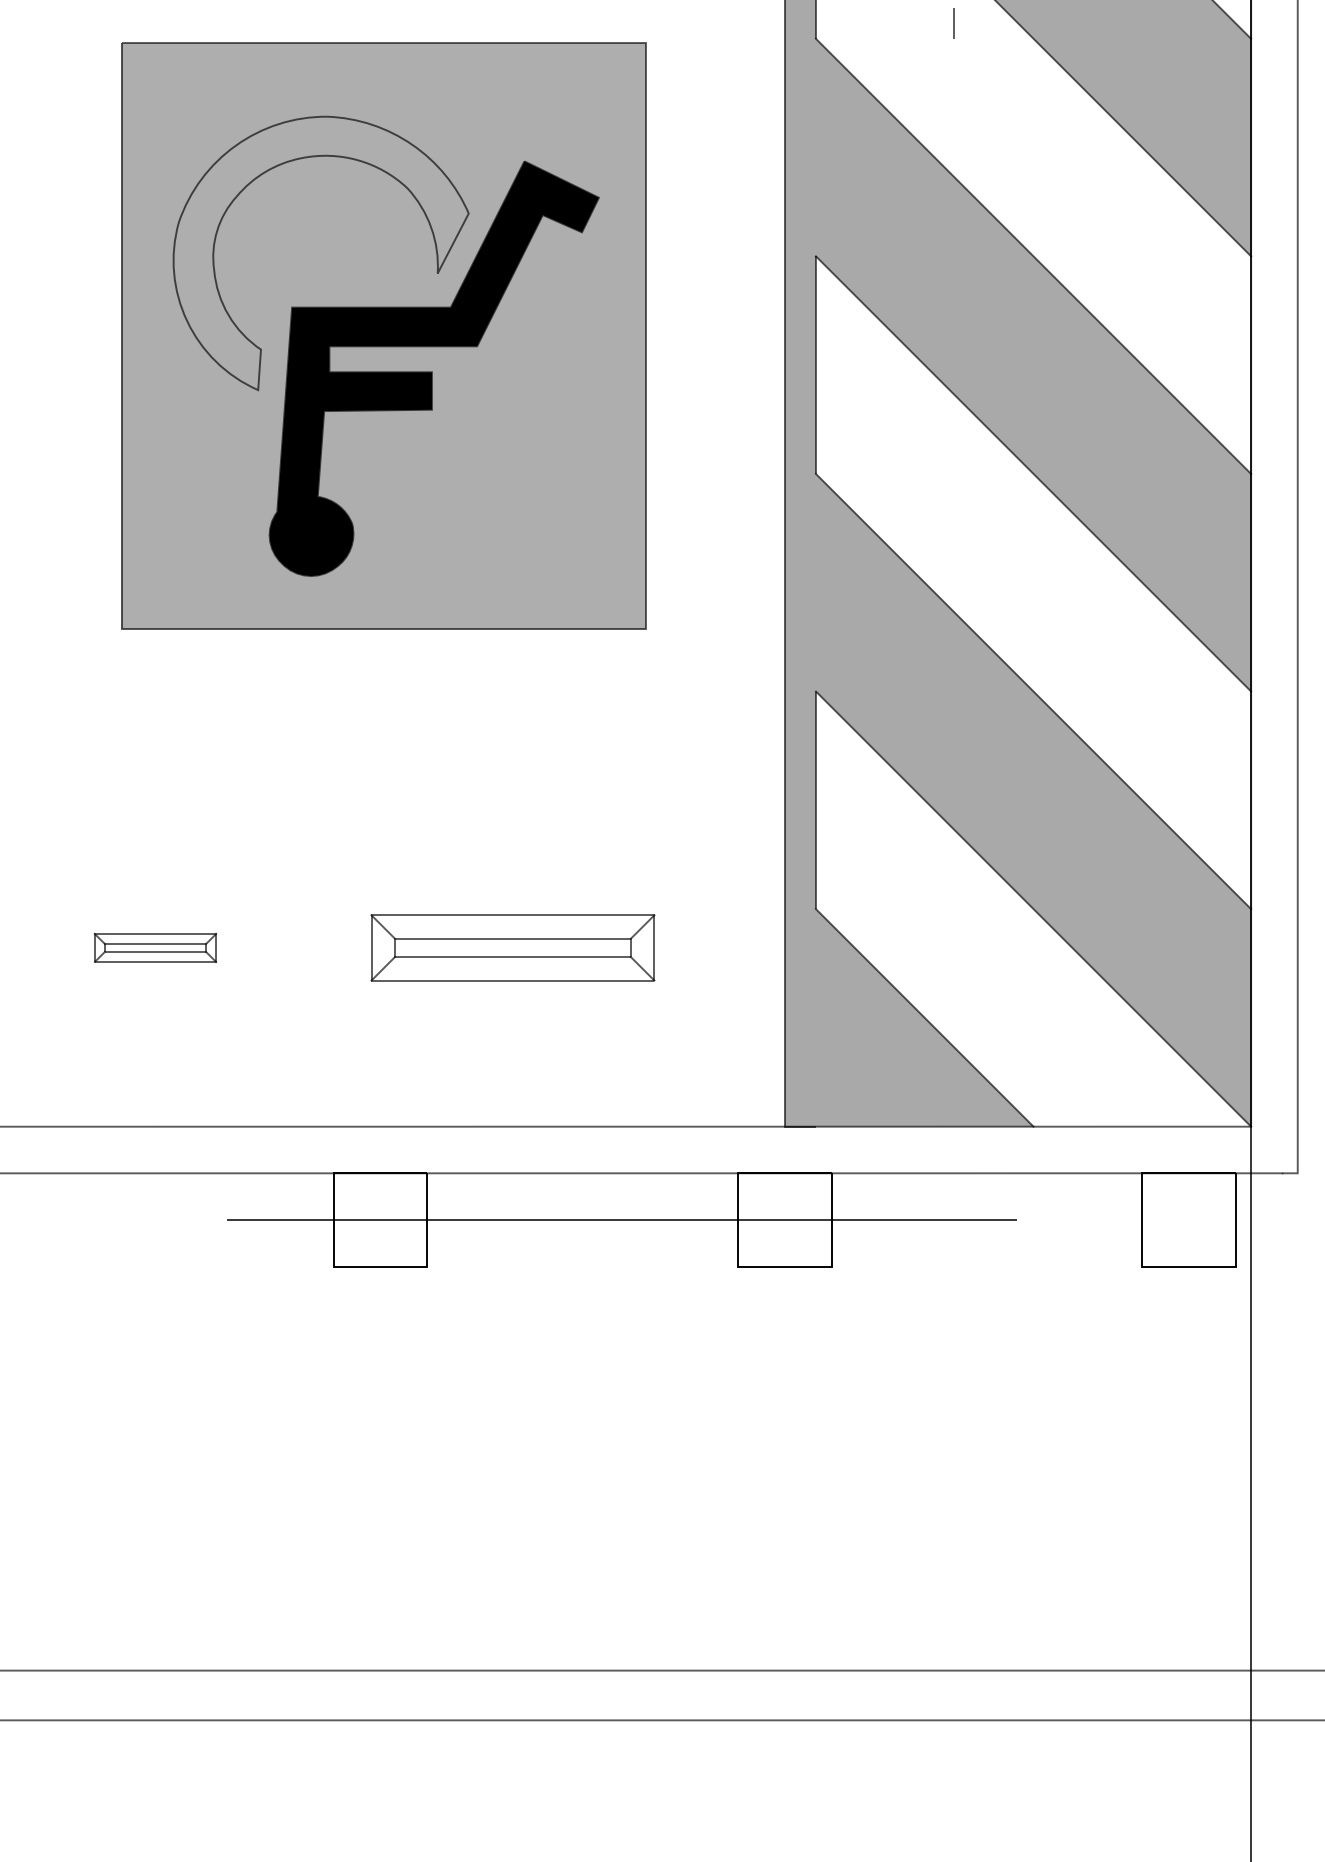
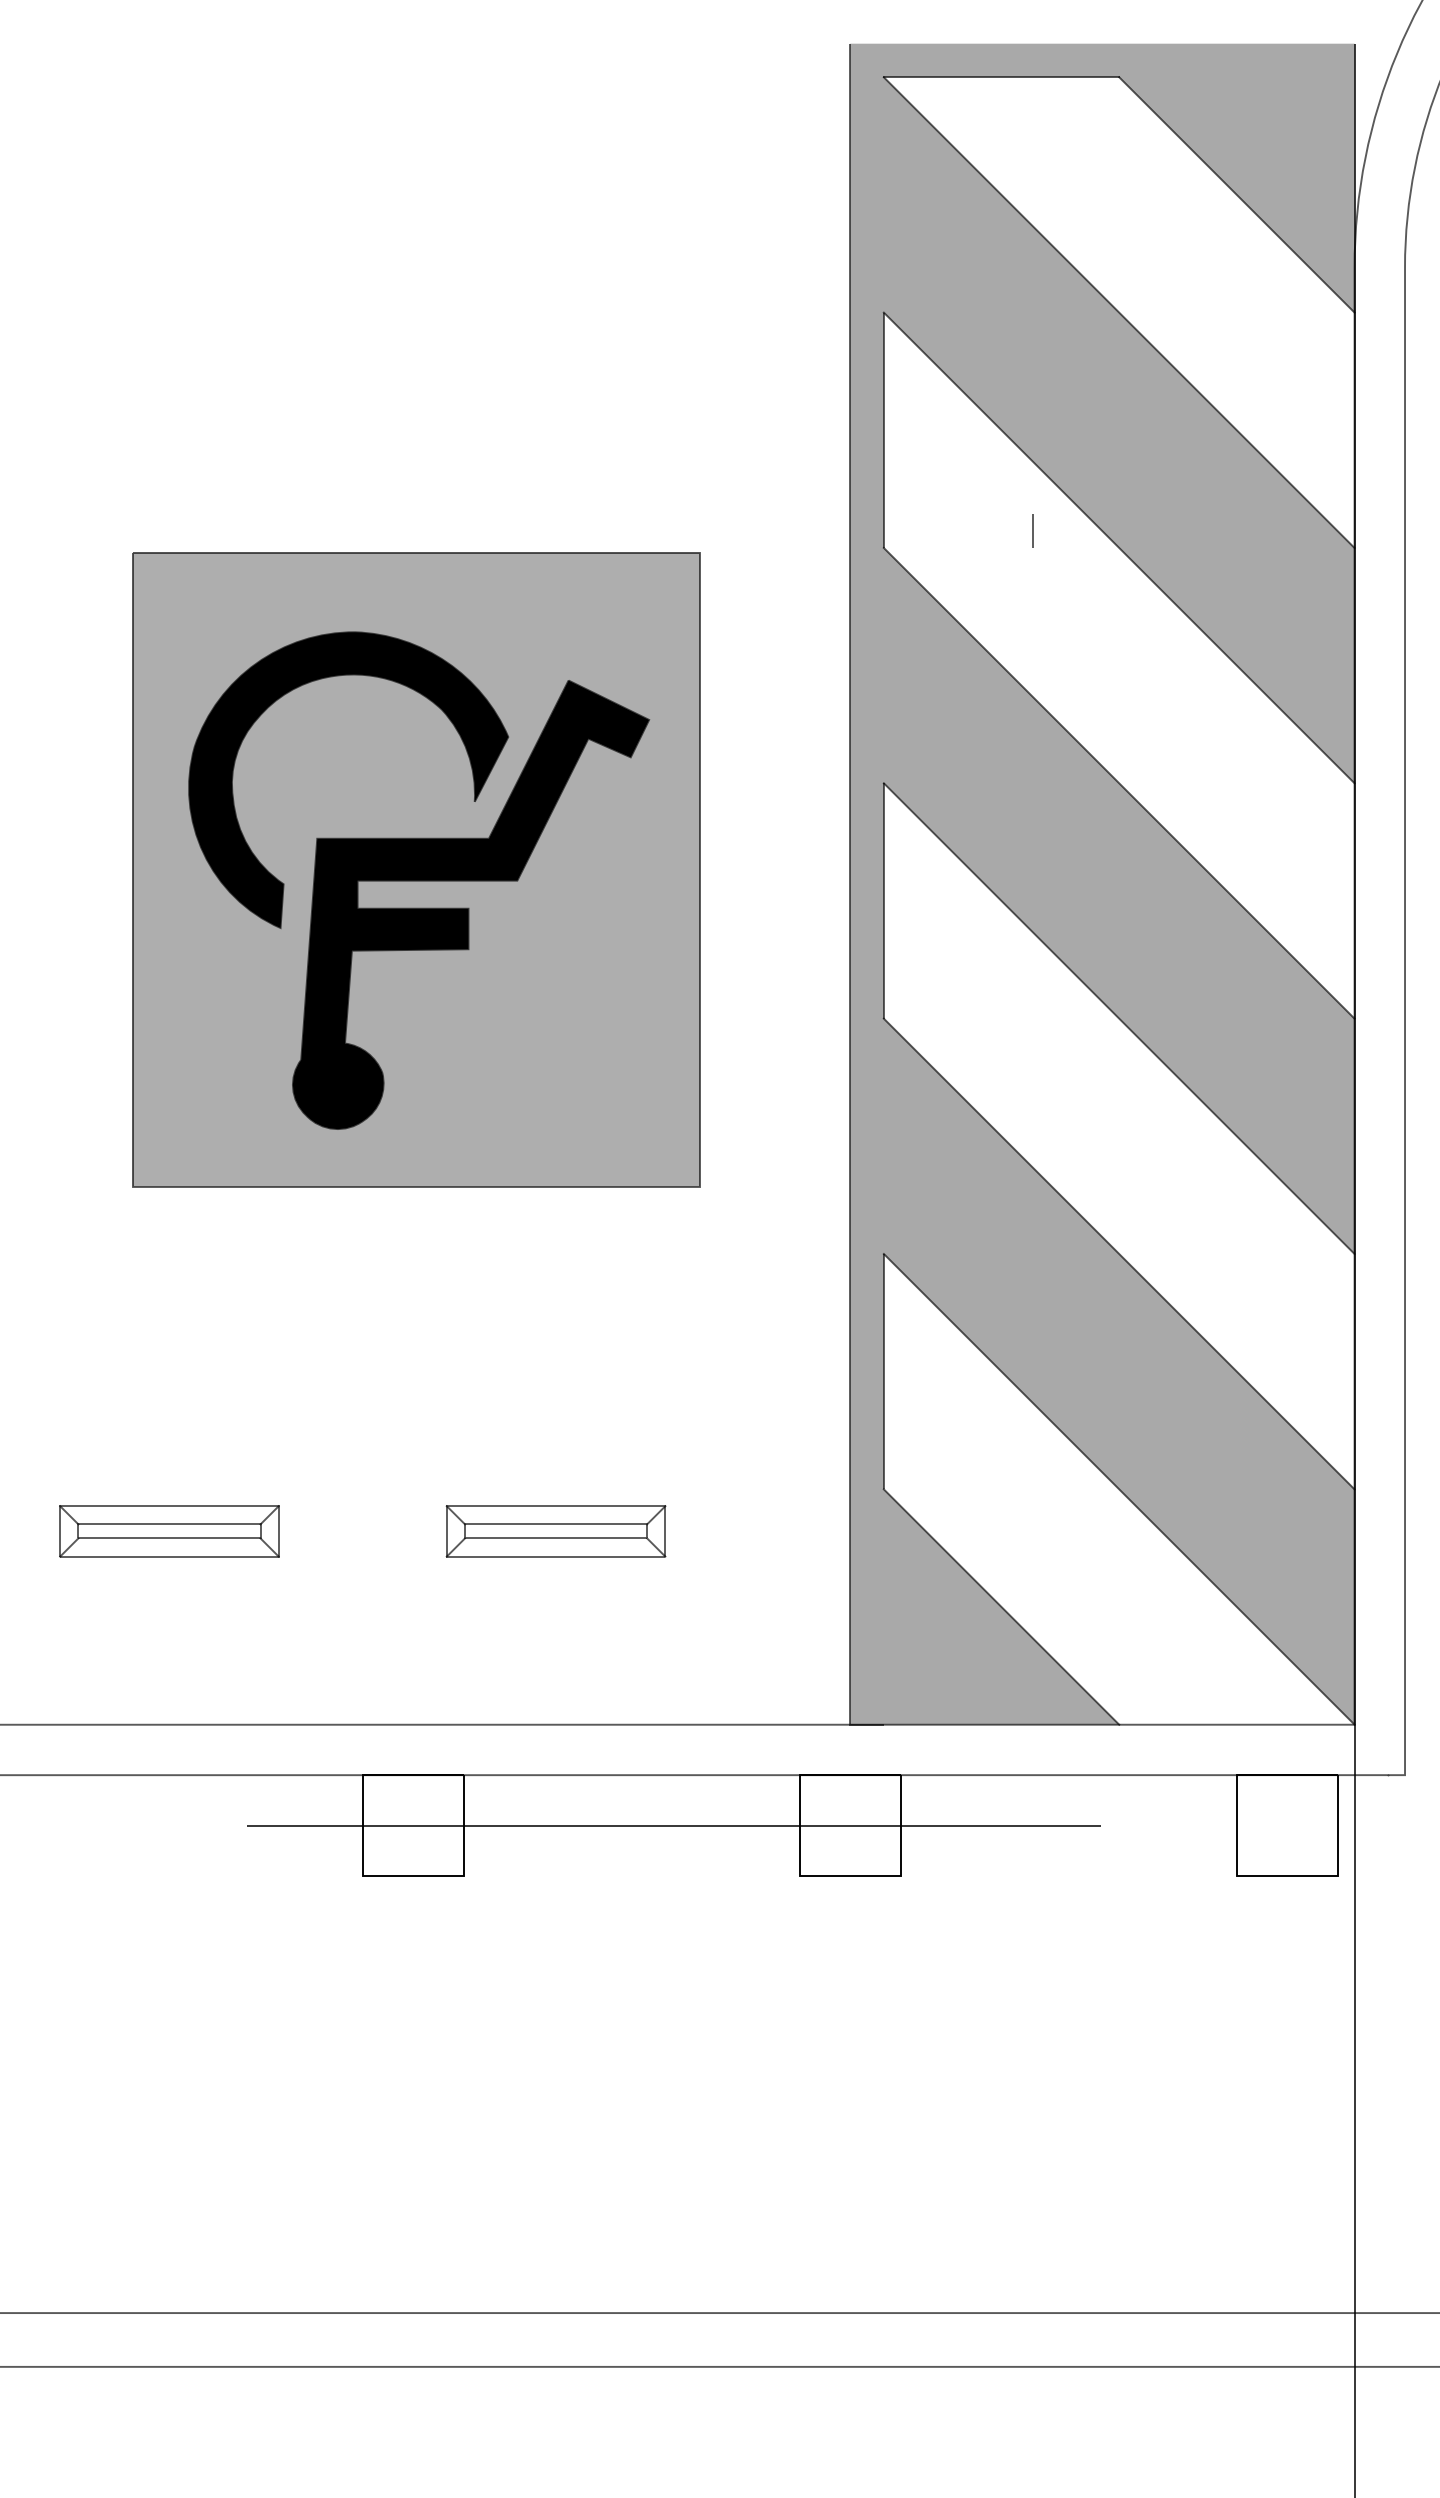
fill: (320, 253) -> (348, 780), added
part: (155, 948) -> (169, 1531), size x1.67
part: (512, 948) -> (555, 1531), size x0.71

